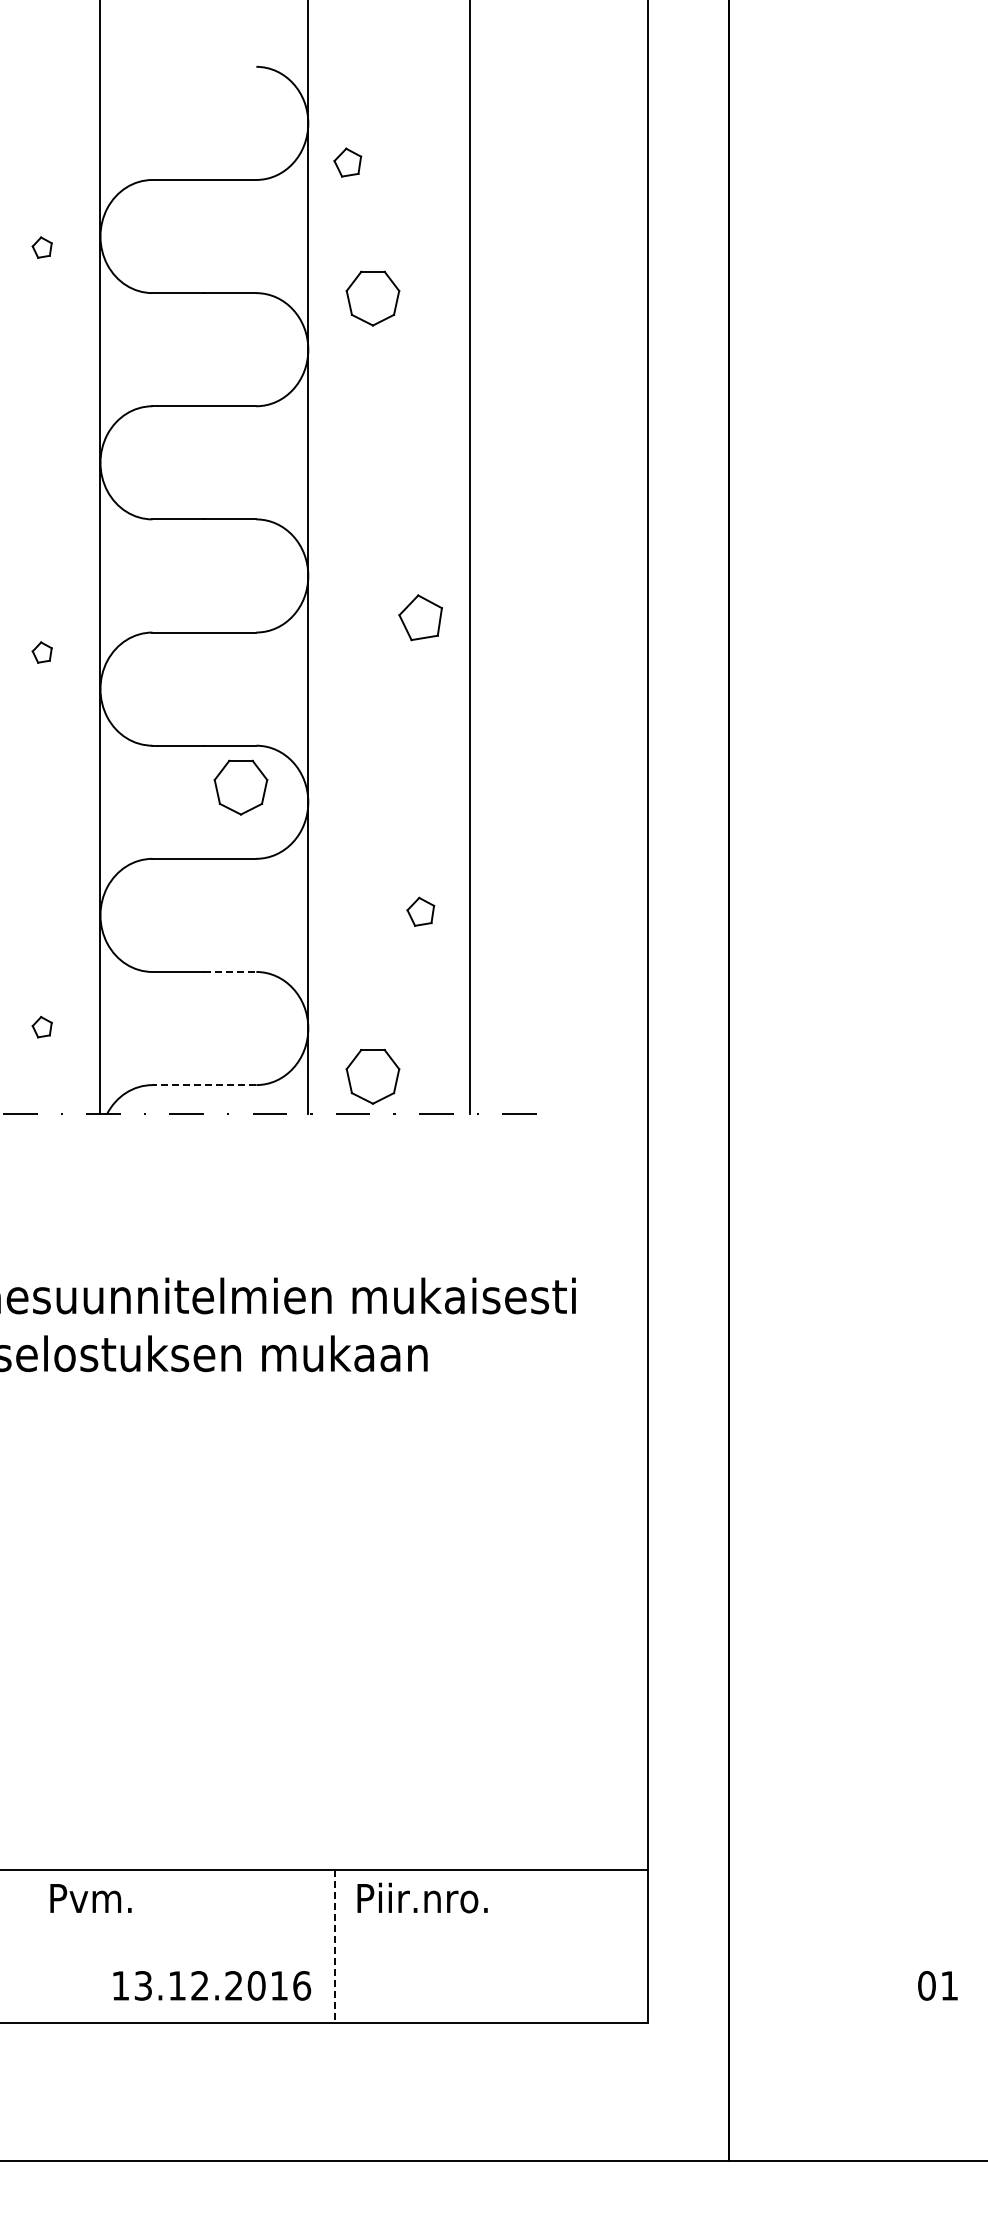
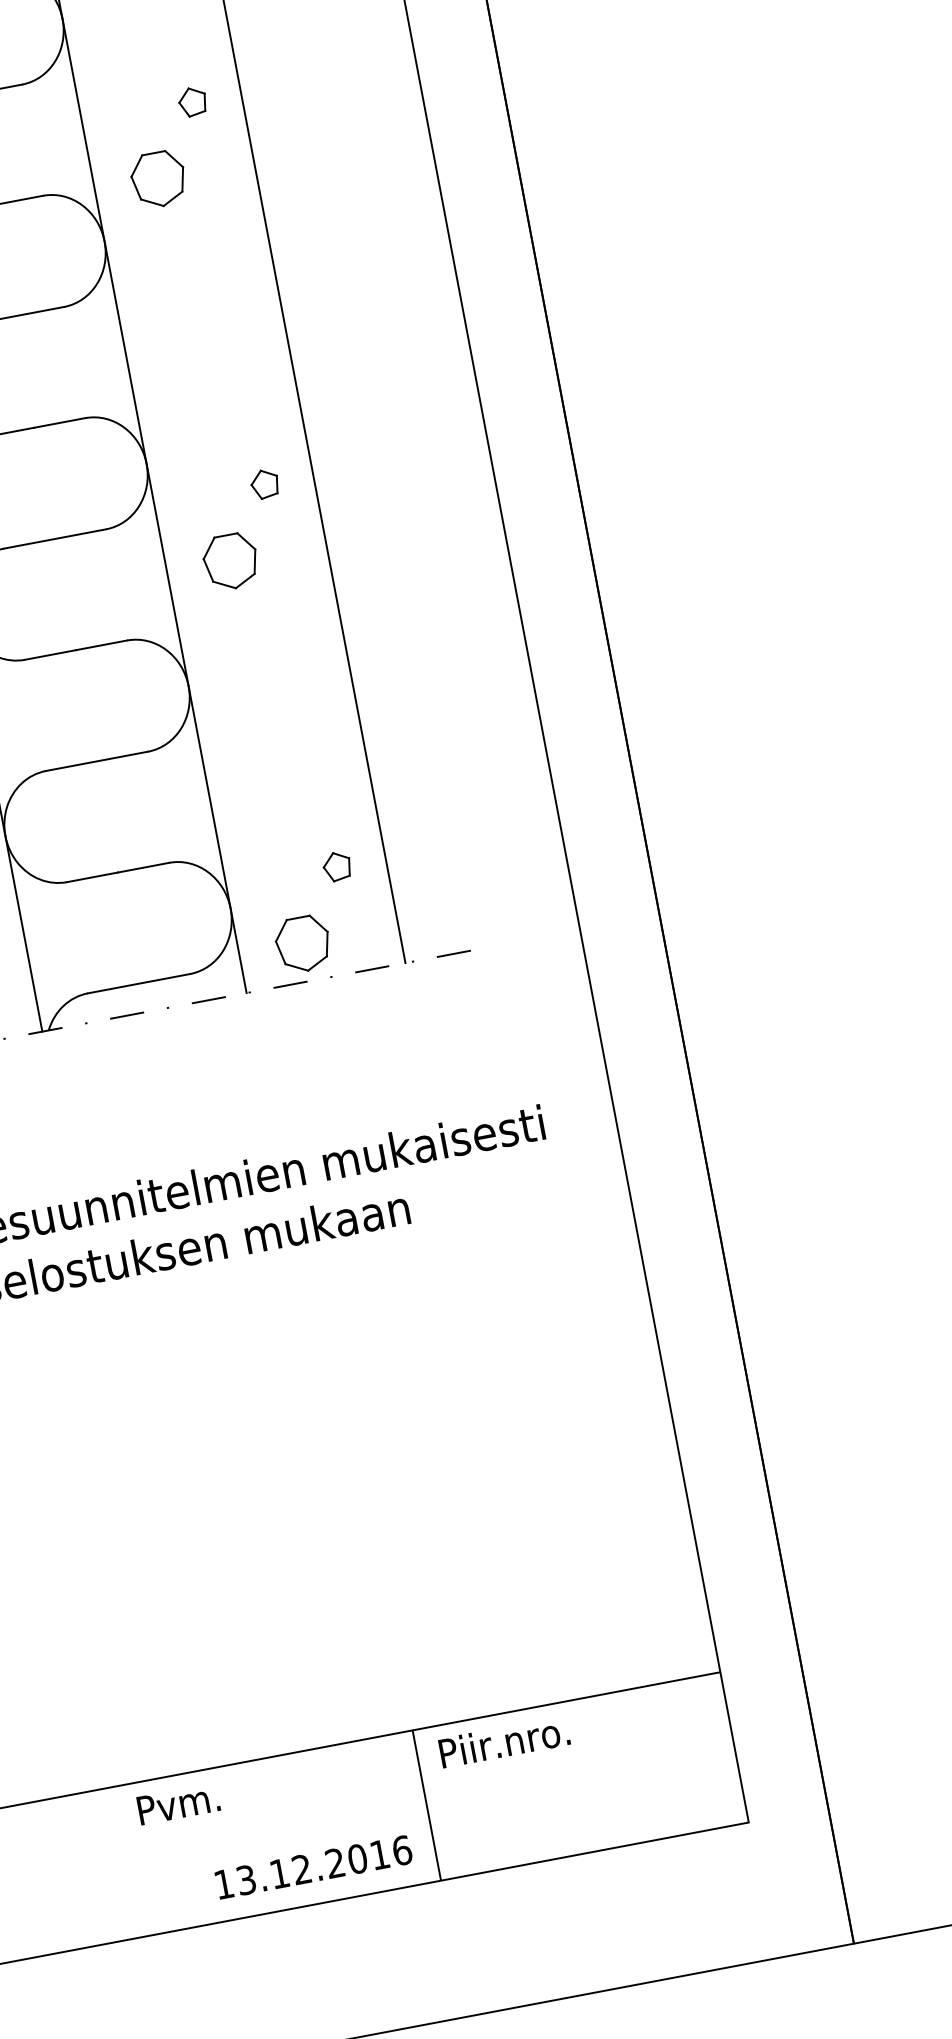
part: (347, 162) -> (192, 101), moved
part: (420, 617) -> (264, 484), size x0.62
part: (240, 787) -> (230, 561), moved
part: (420, 911) -> (336, 866), moved
line: (230, 971) -> (143, 867), dashed -> solid
line: (204, 1085) -> (139, 984), dashed -> solid
line: (334, 1946) -> (426, 1805), dashed -> solid

